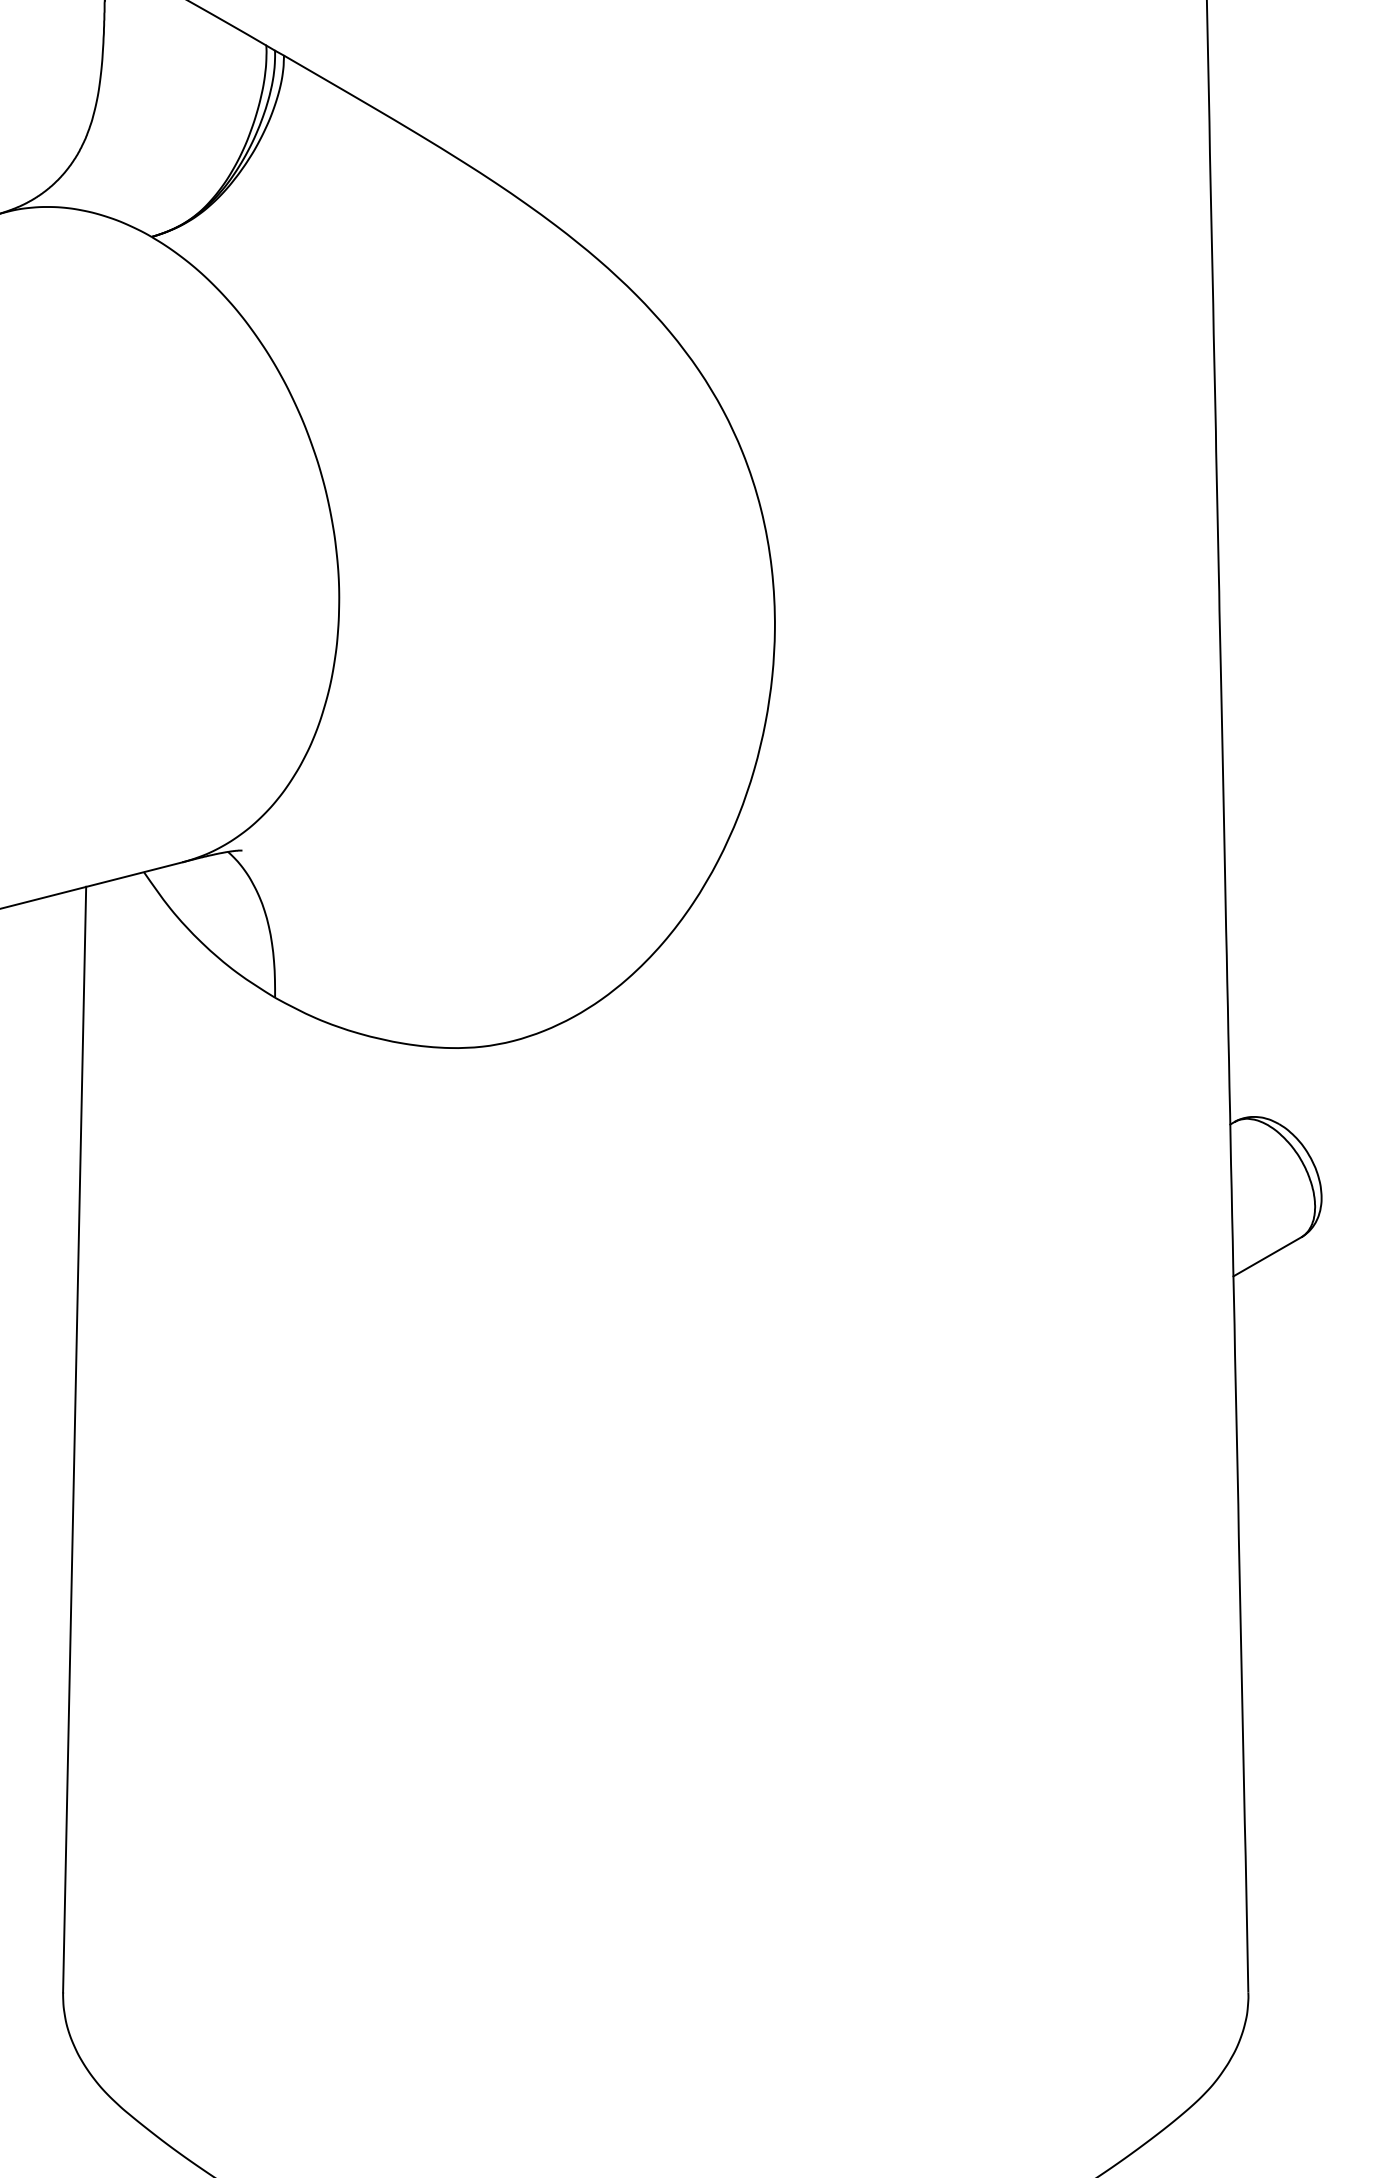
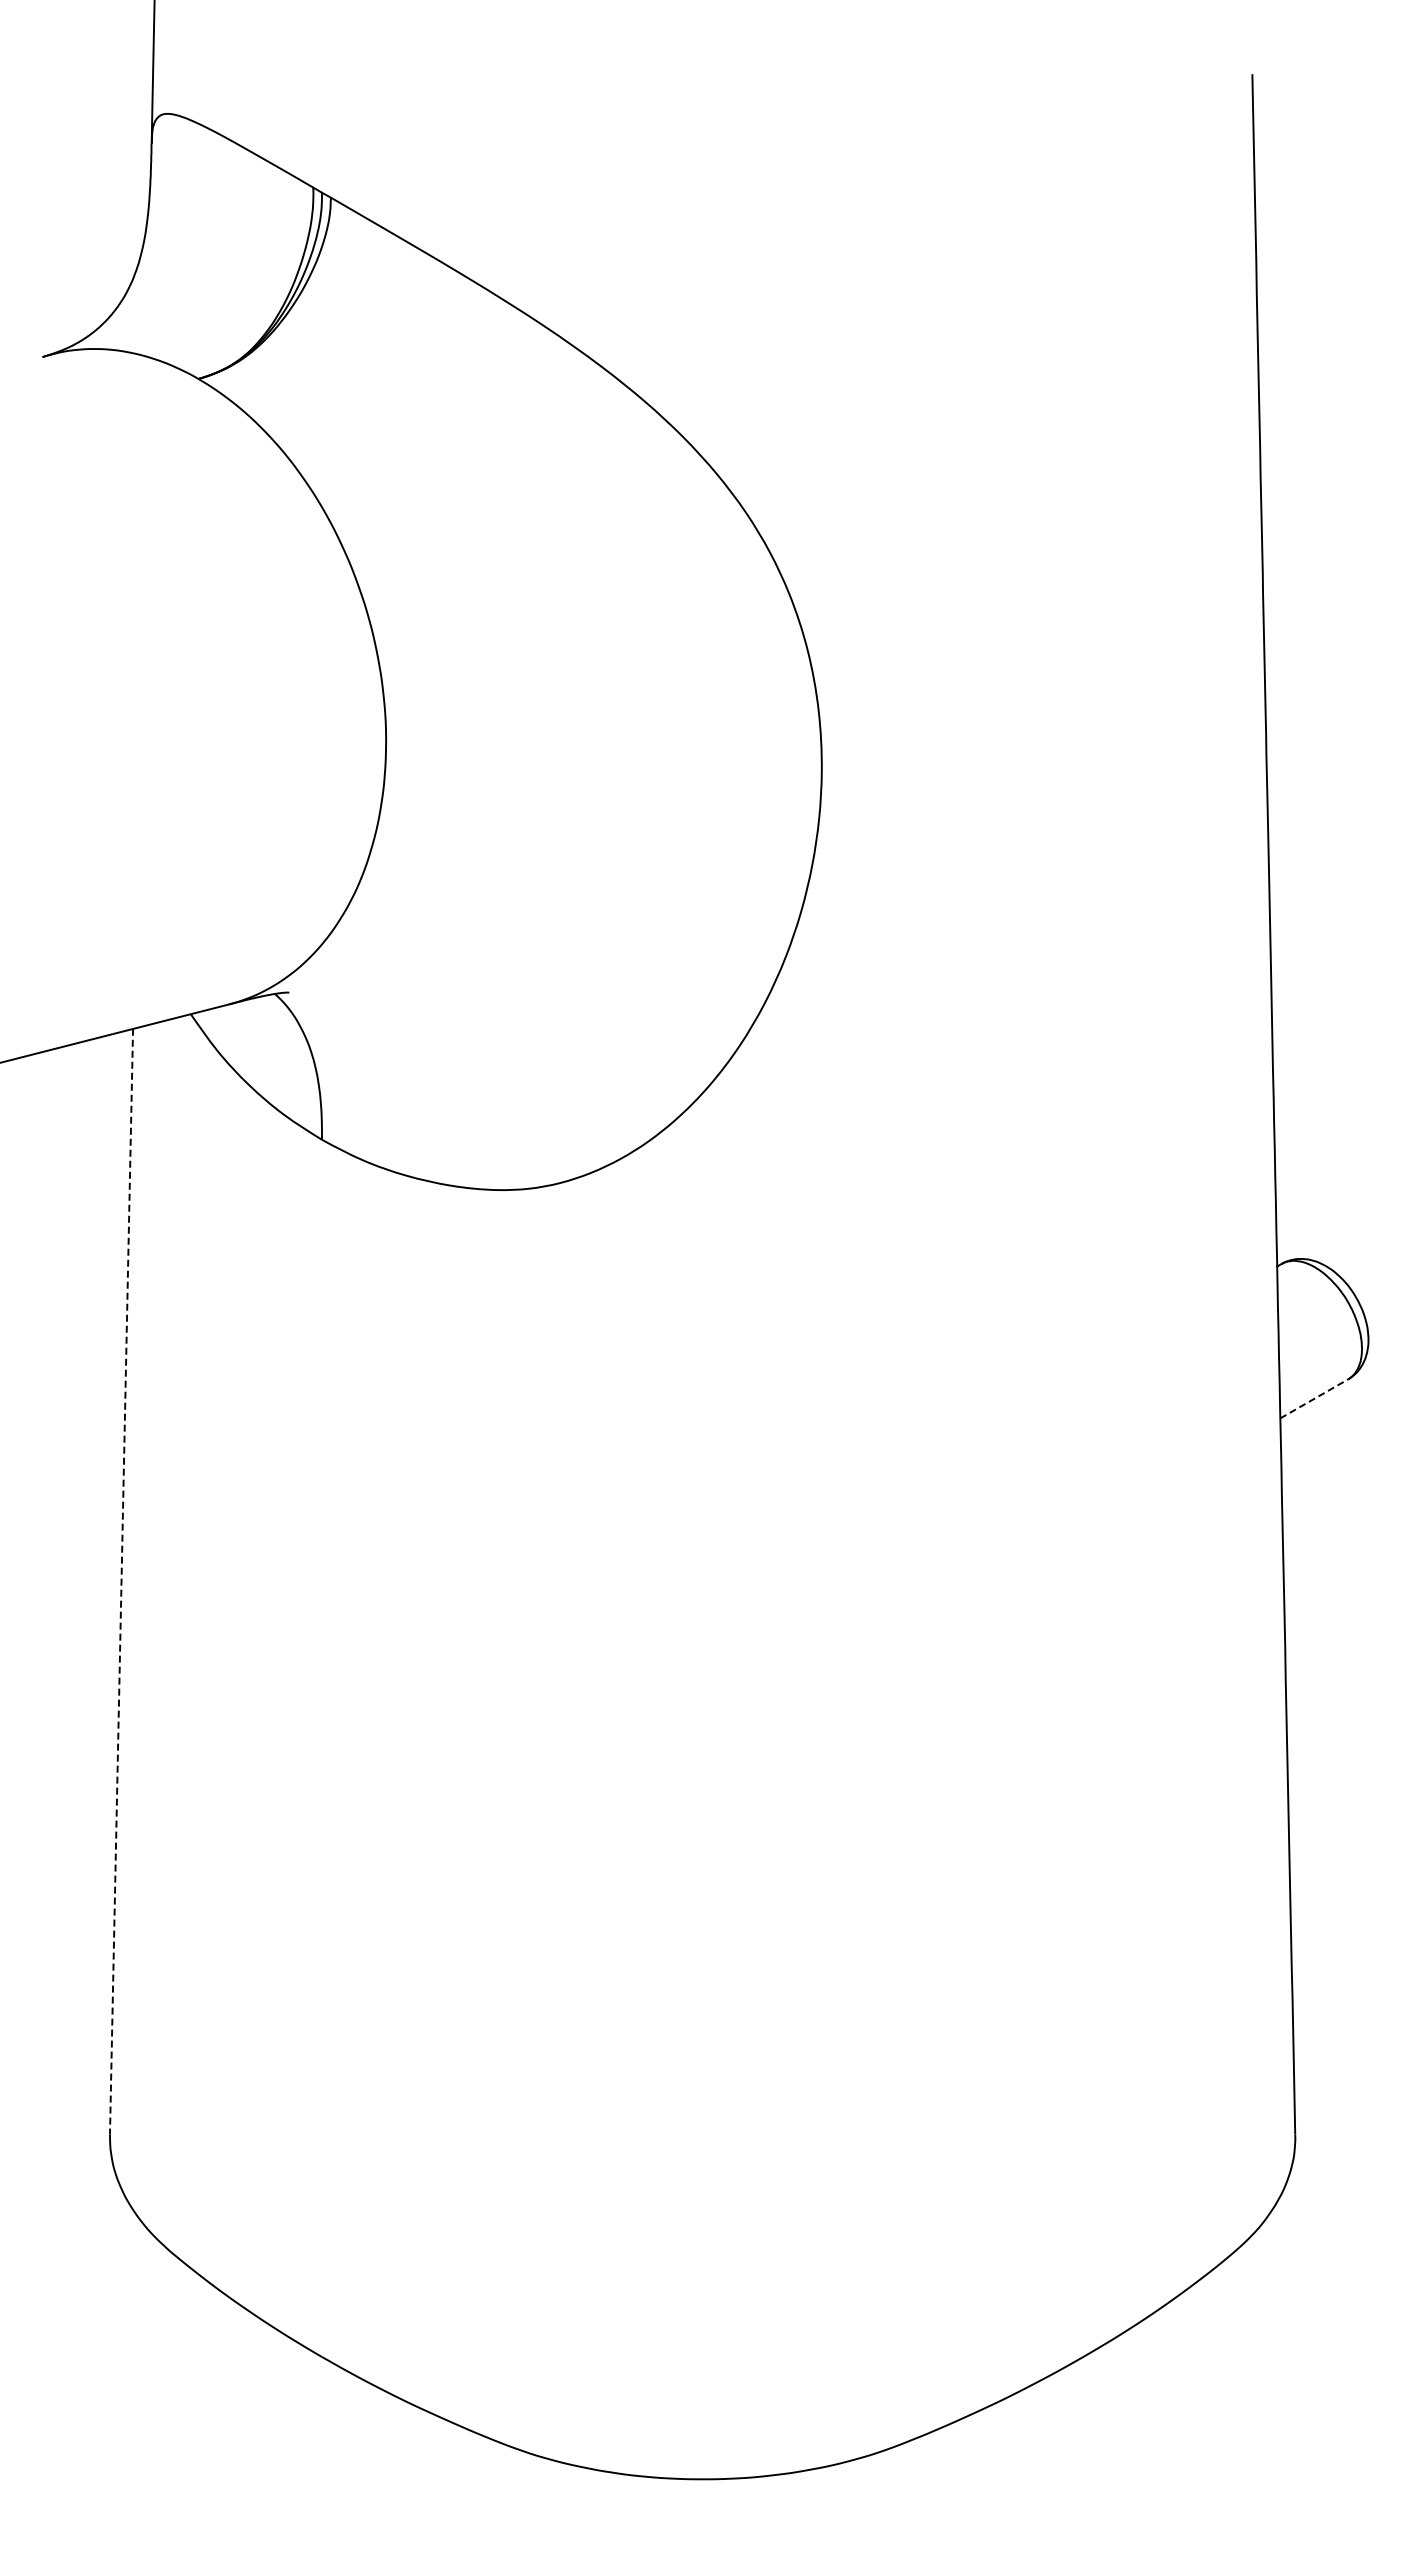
line: (1267, 1256) -> (1314, 1398), solid -> dashed
line: (74, 1440) -> (121, 1582), solid -> dashed

